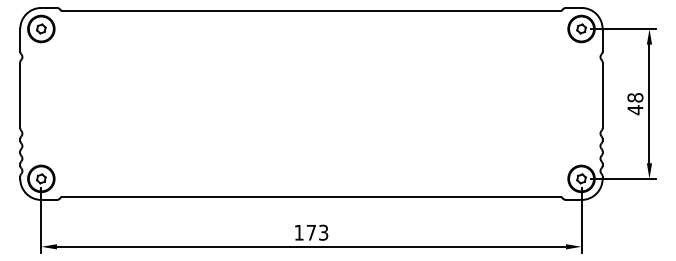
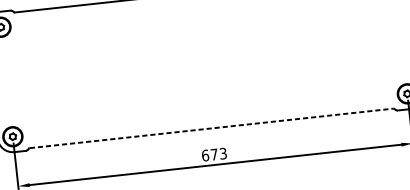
line: (311, 196) -> (211, 128), solid -> dashed
text: (299, 232) -> (205, 155), 173 -> 673

